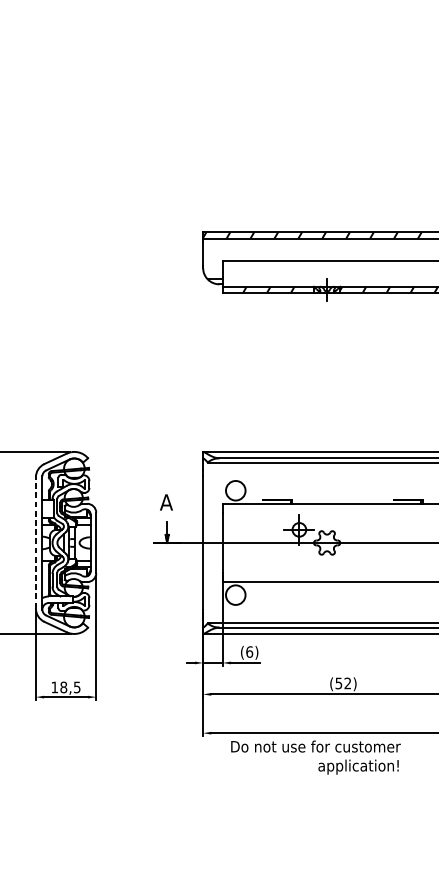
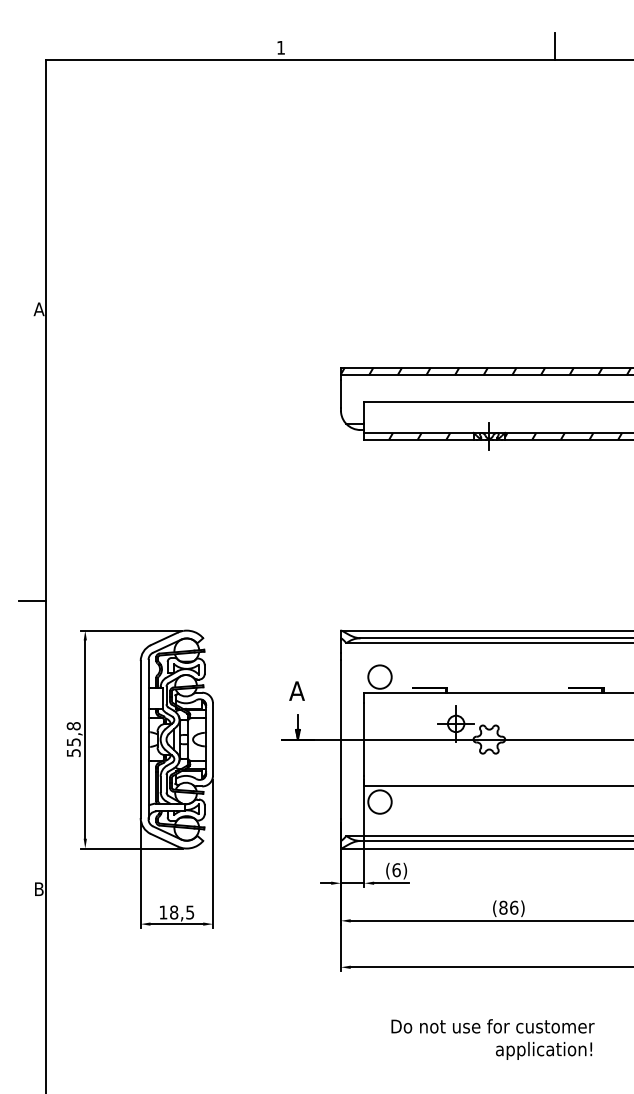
line: (35, 542) -> (140, 739), dashed -> solid
text: (343, 683) -> (508, 907), (52) -> (86)
text: (315, 757) -> (492, 1039), moved

